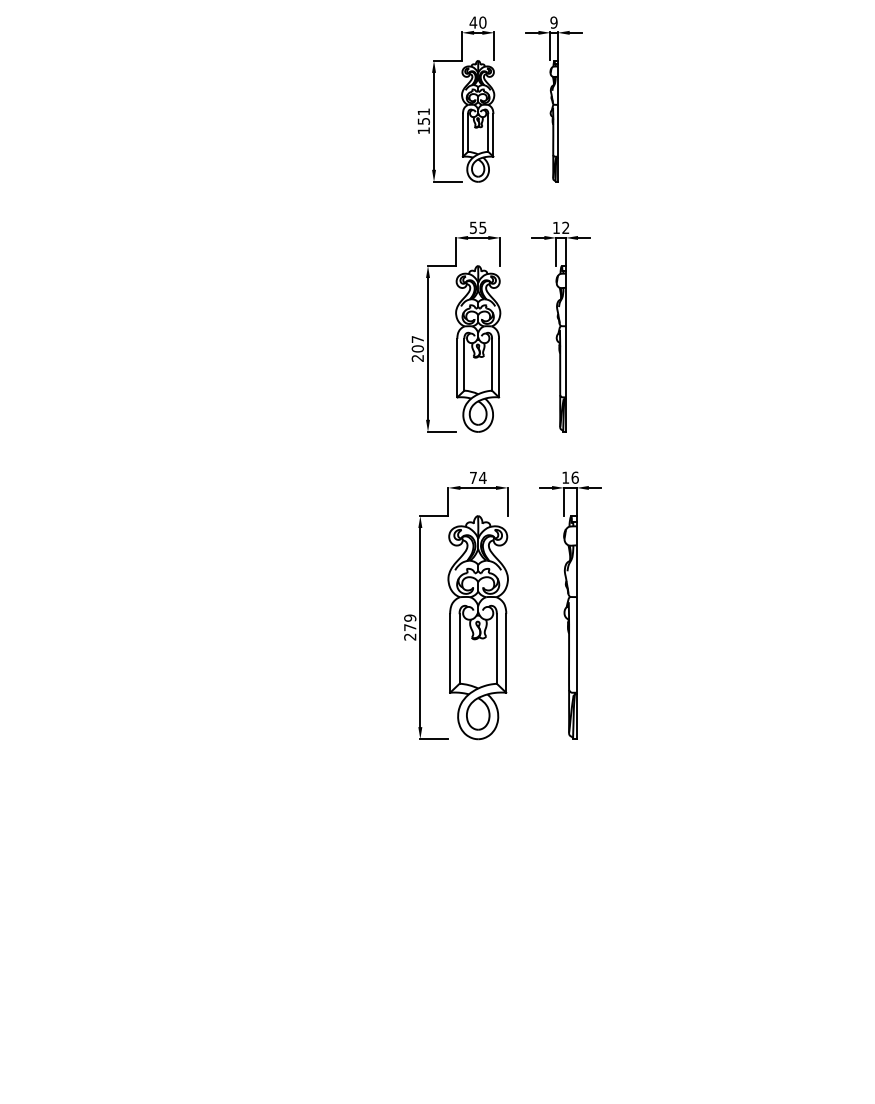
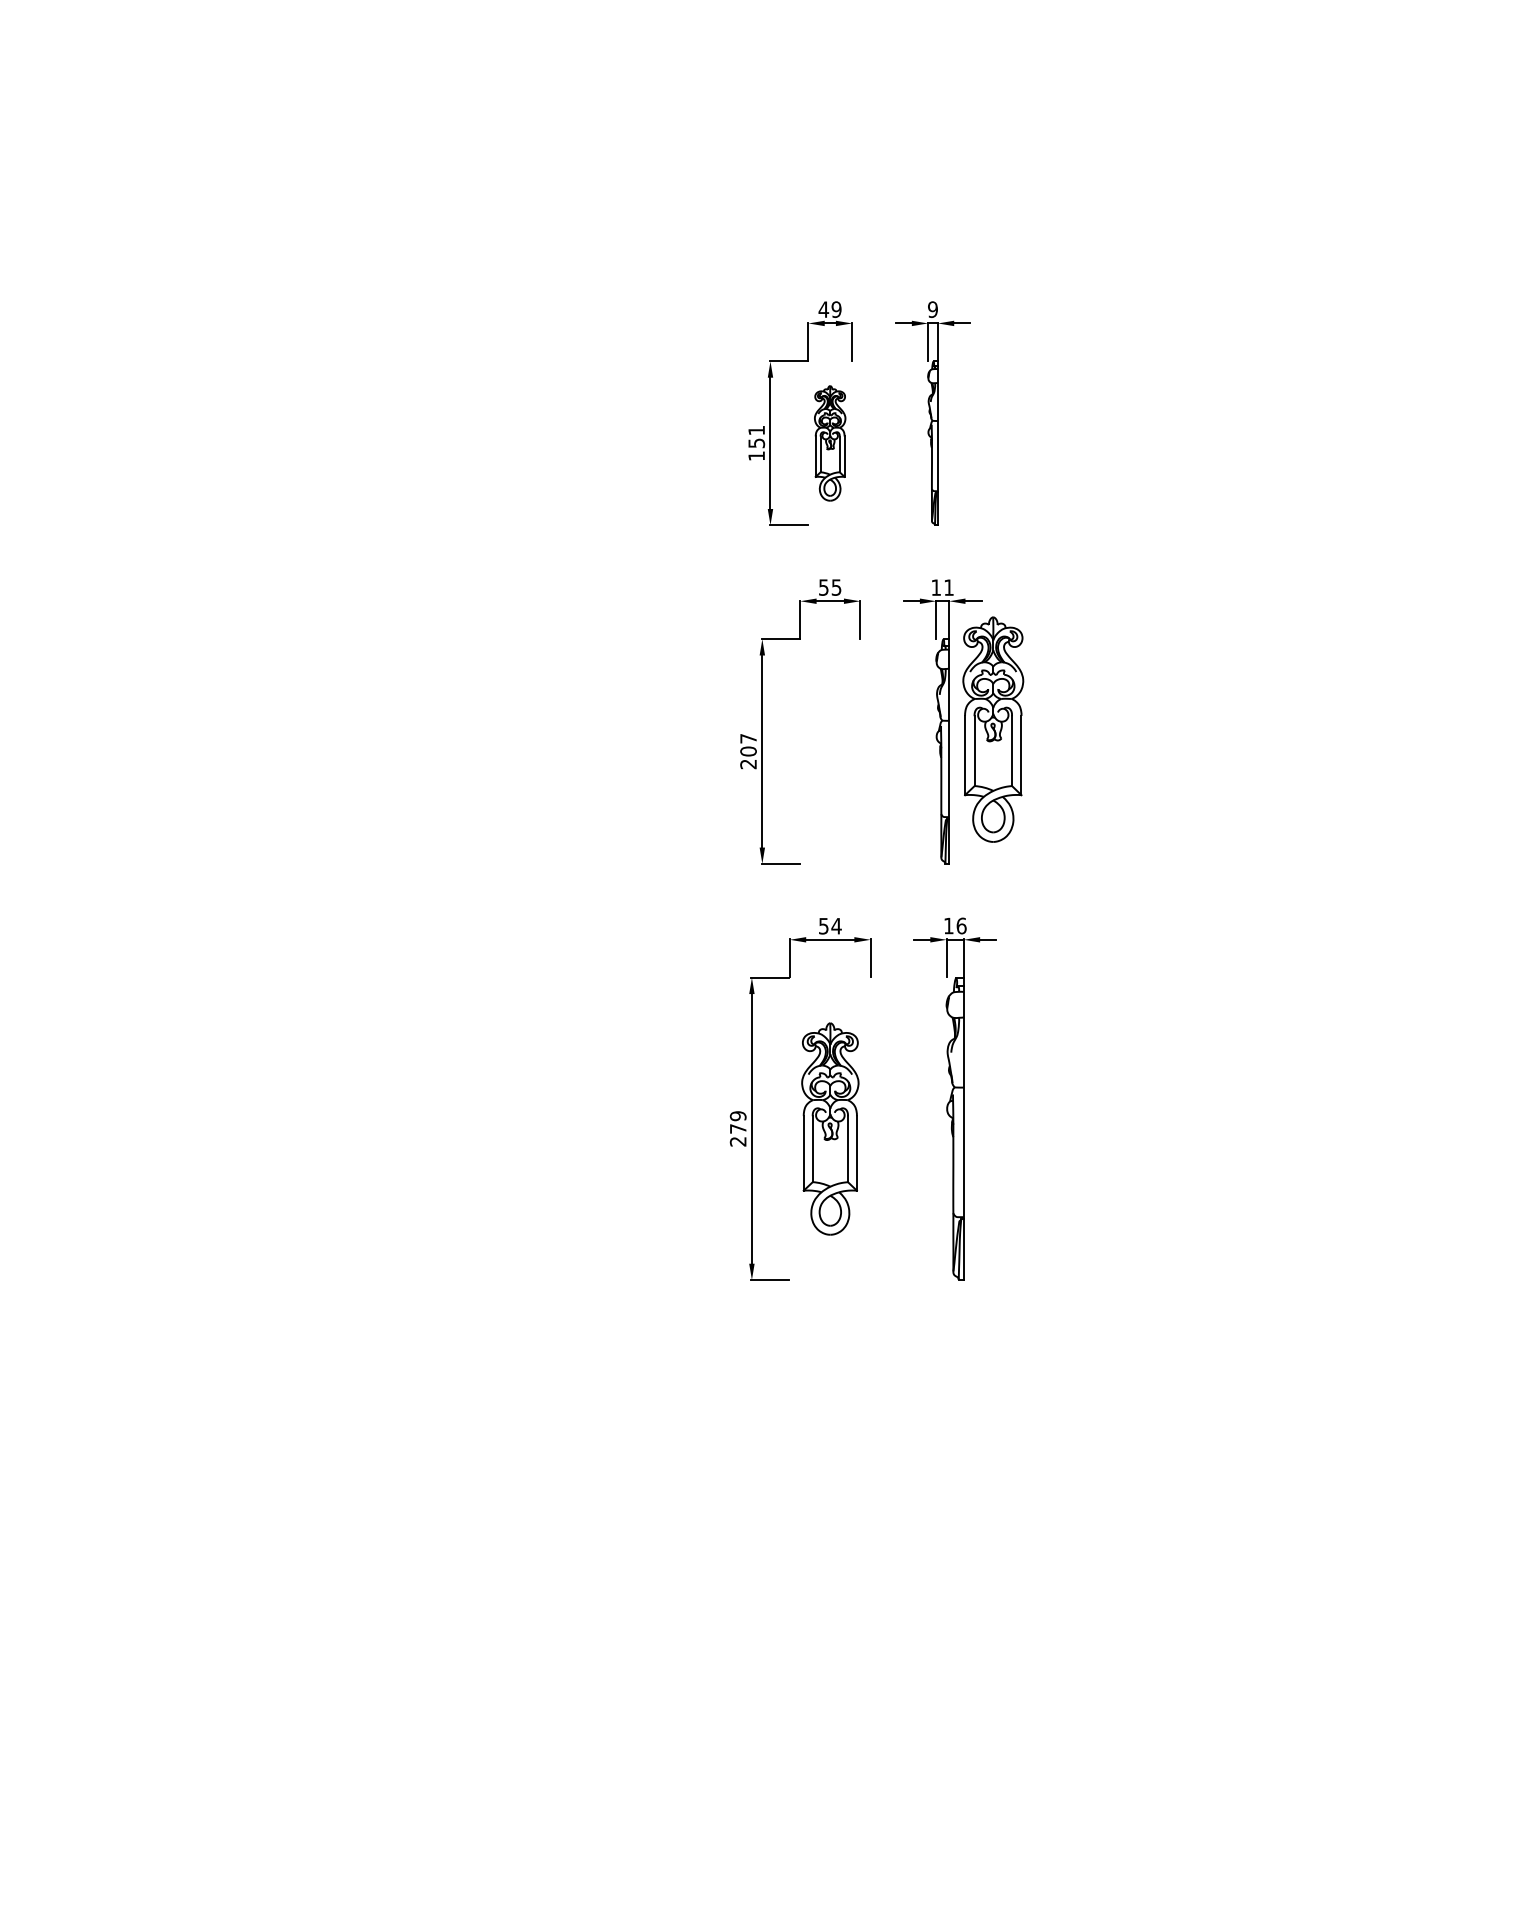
text: (482, 22) -> (836, 309), 40 -> 49
part: (477, 121) -> (829, 443), size x0.7
text: (565, 227) -> (948, 587), 12 -> 11
part: (478, 348) -> (993, 729), moved
text: (473, 478) -> (823, 926), 74 -> 54
part: (478, 627) -> (830, 1128), size x0.7

